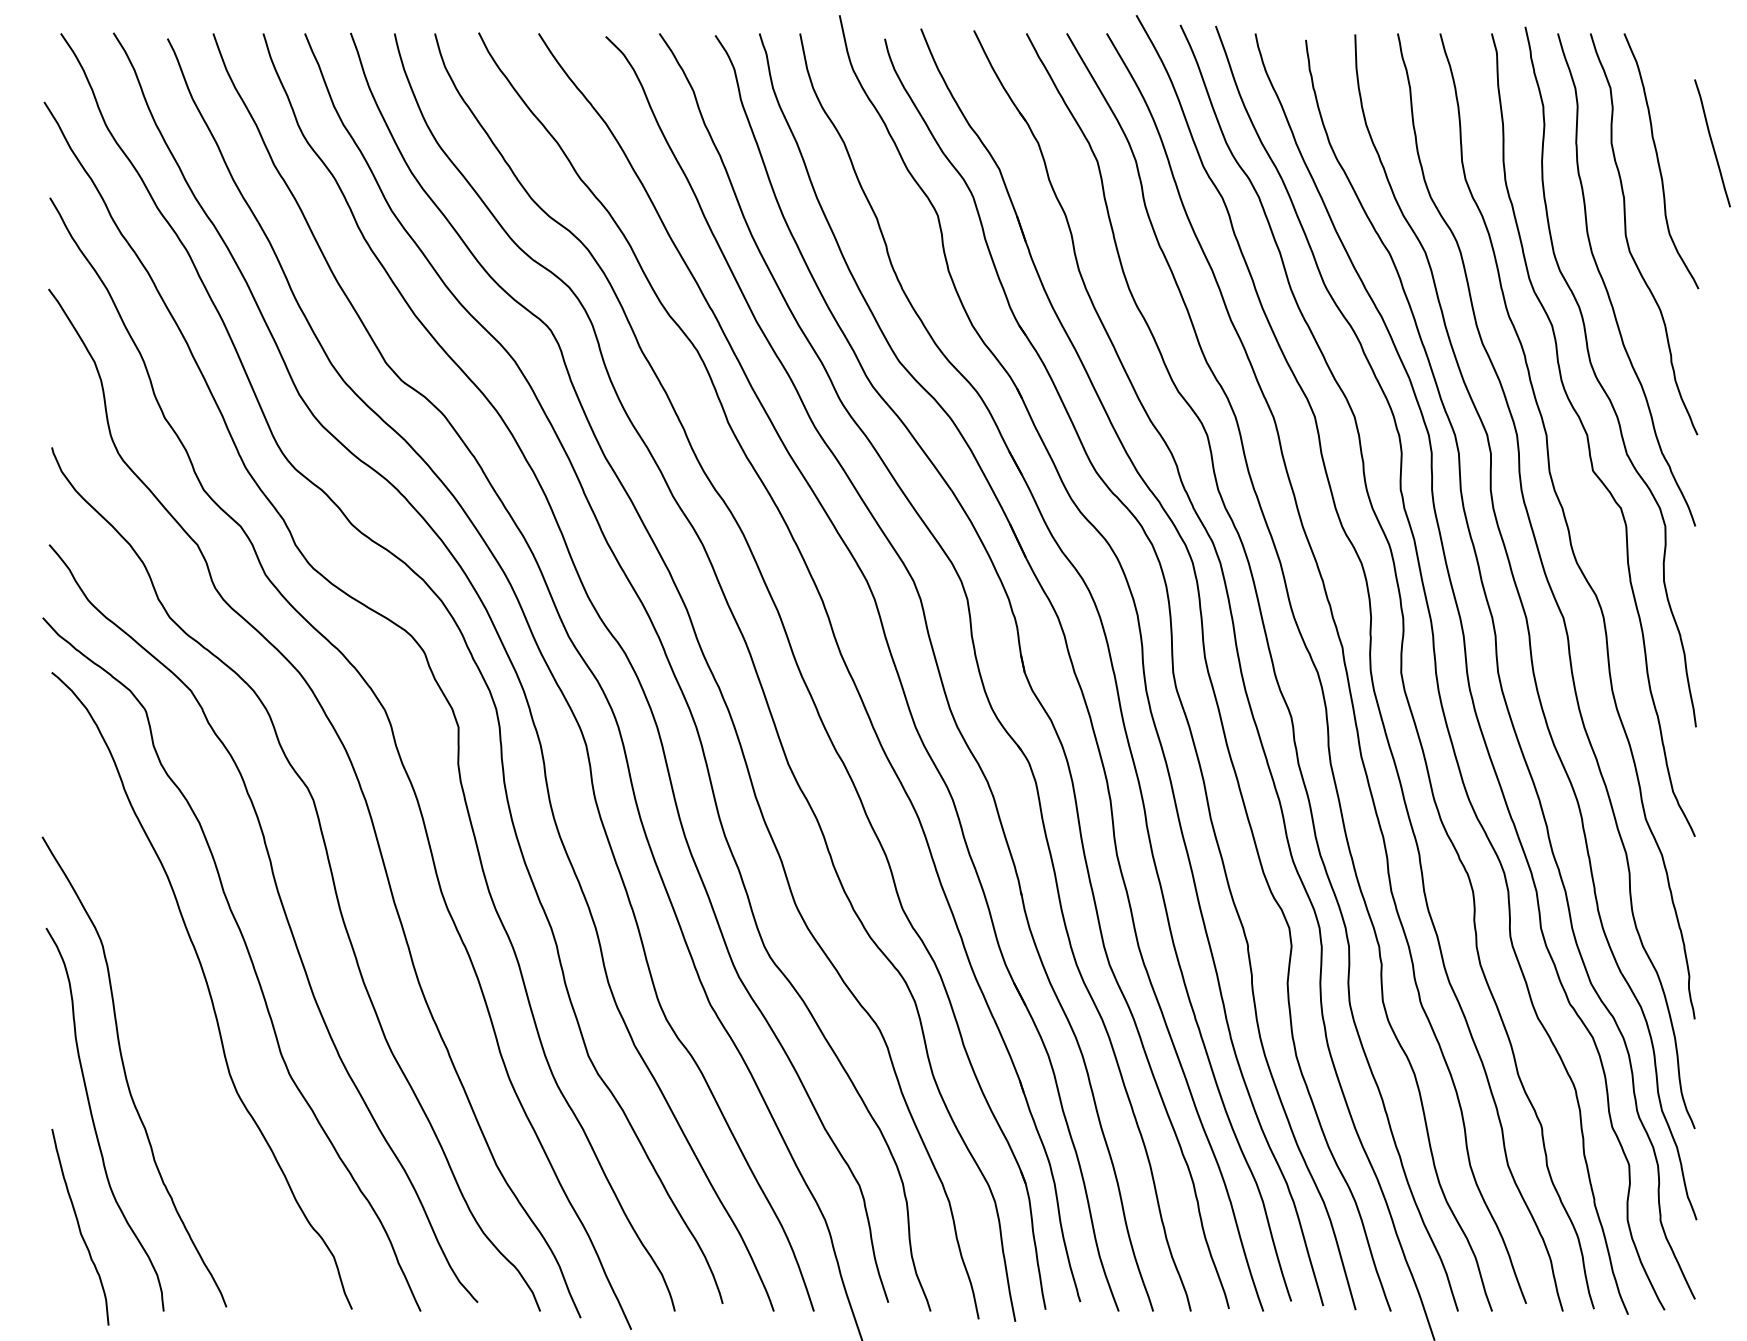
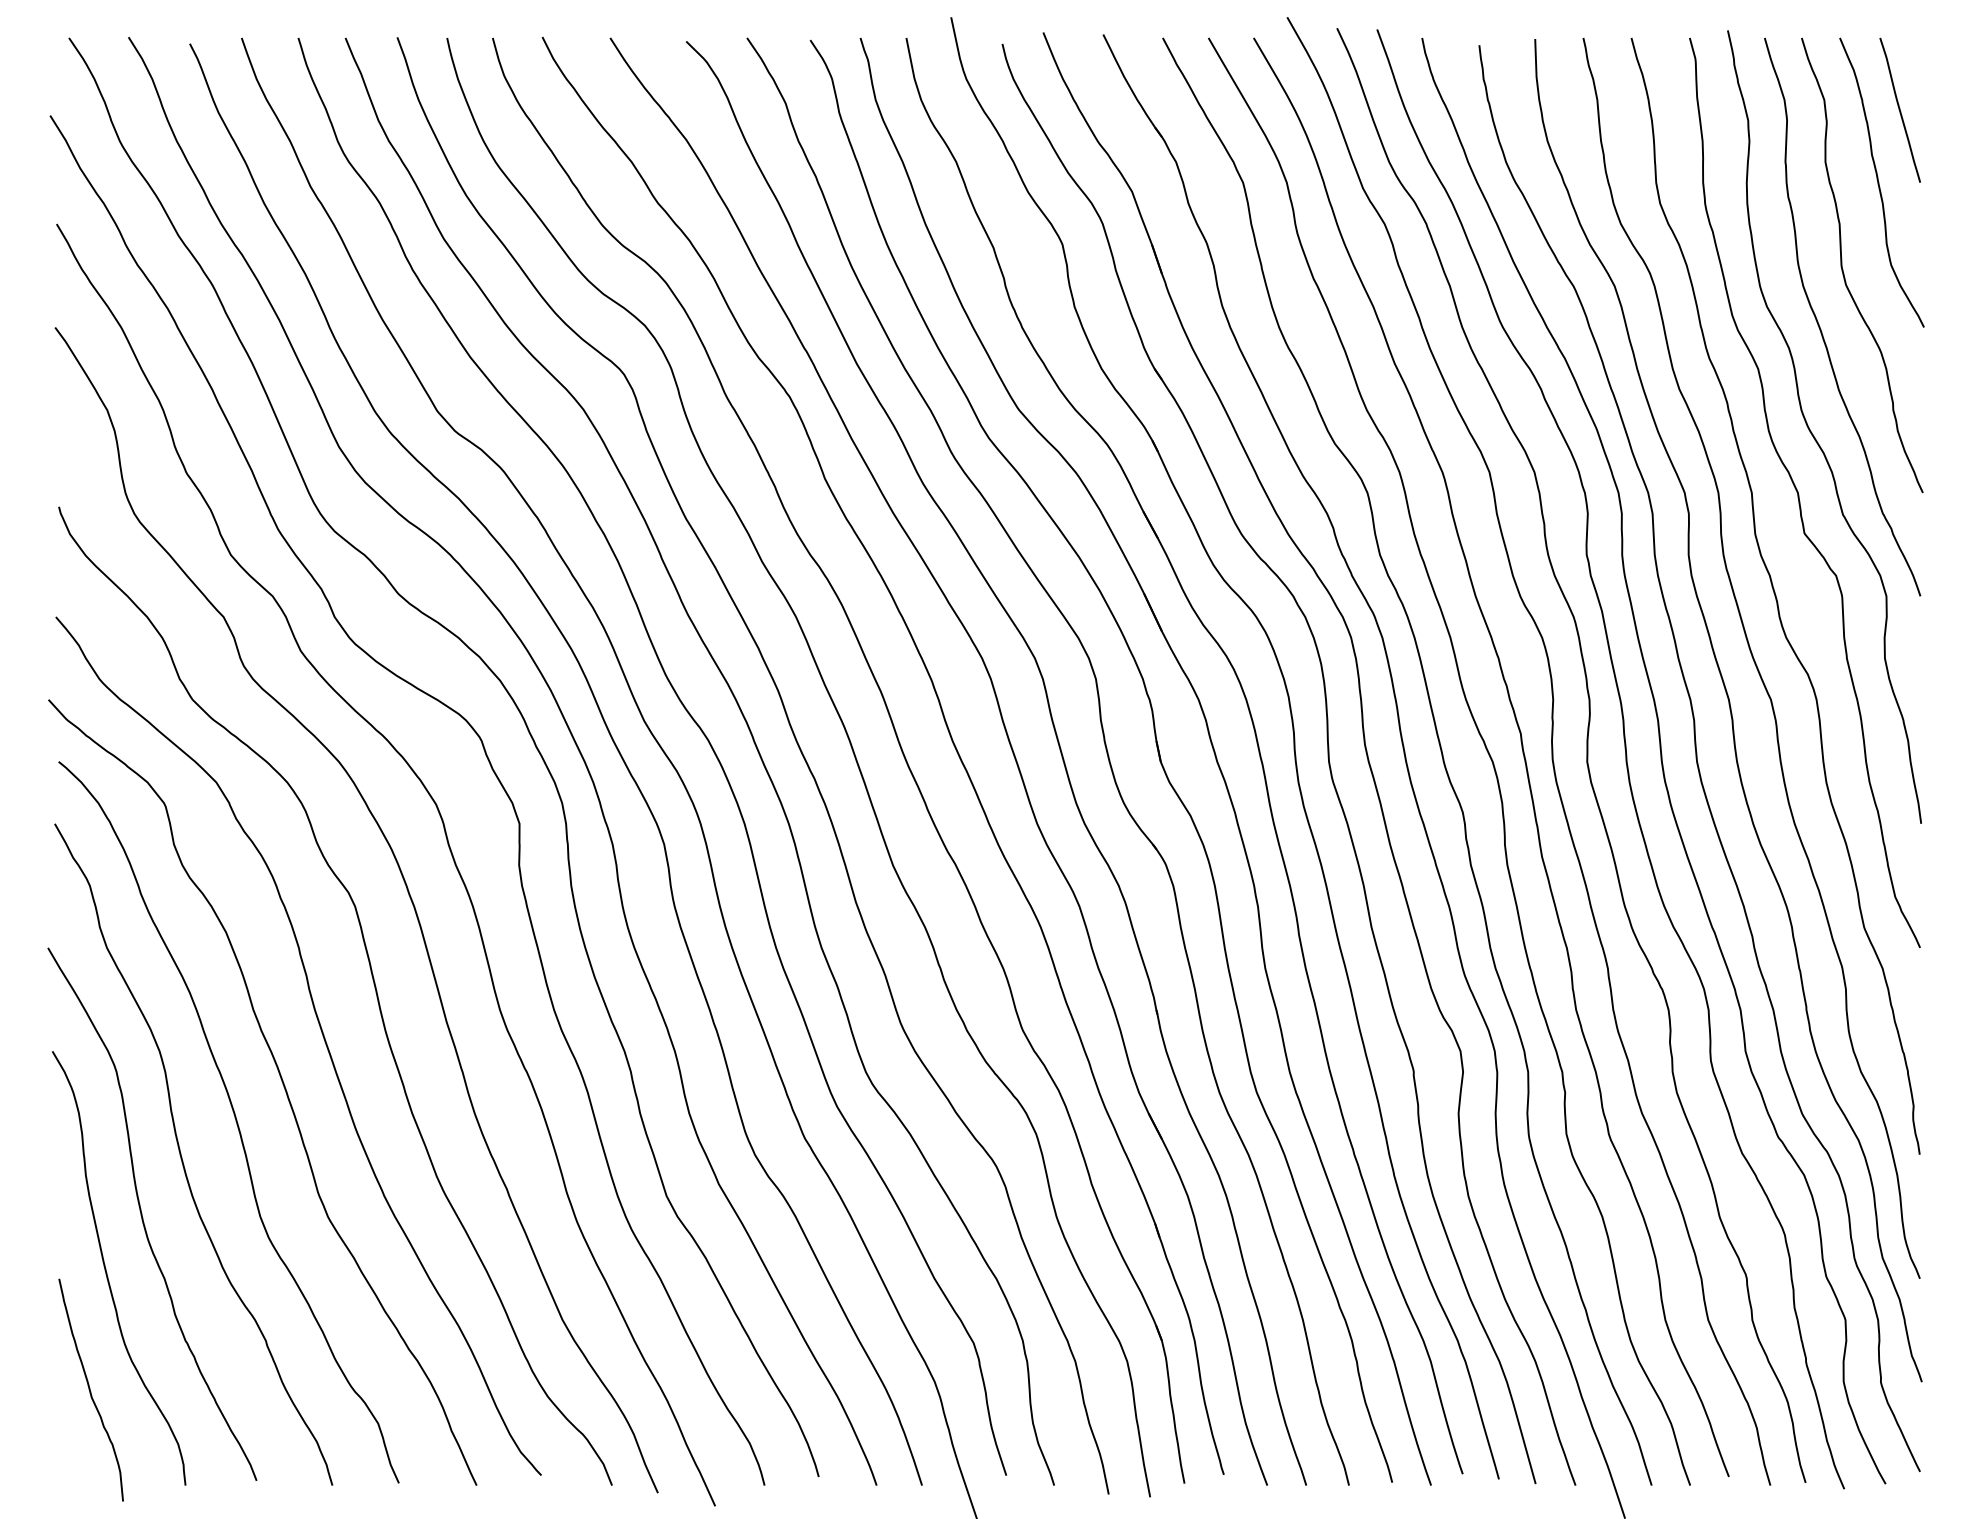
line: (1712, 143) -> (1900, 110), moved
curve: (161, 1022) -> (183, 1158), added

